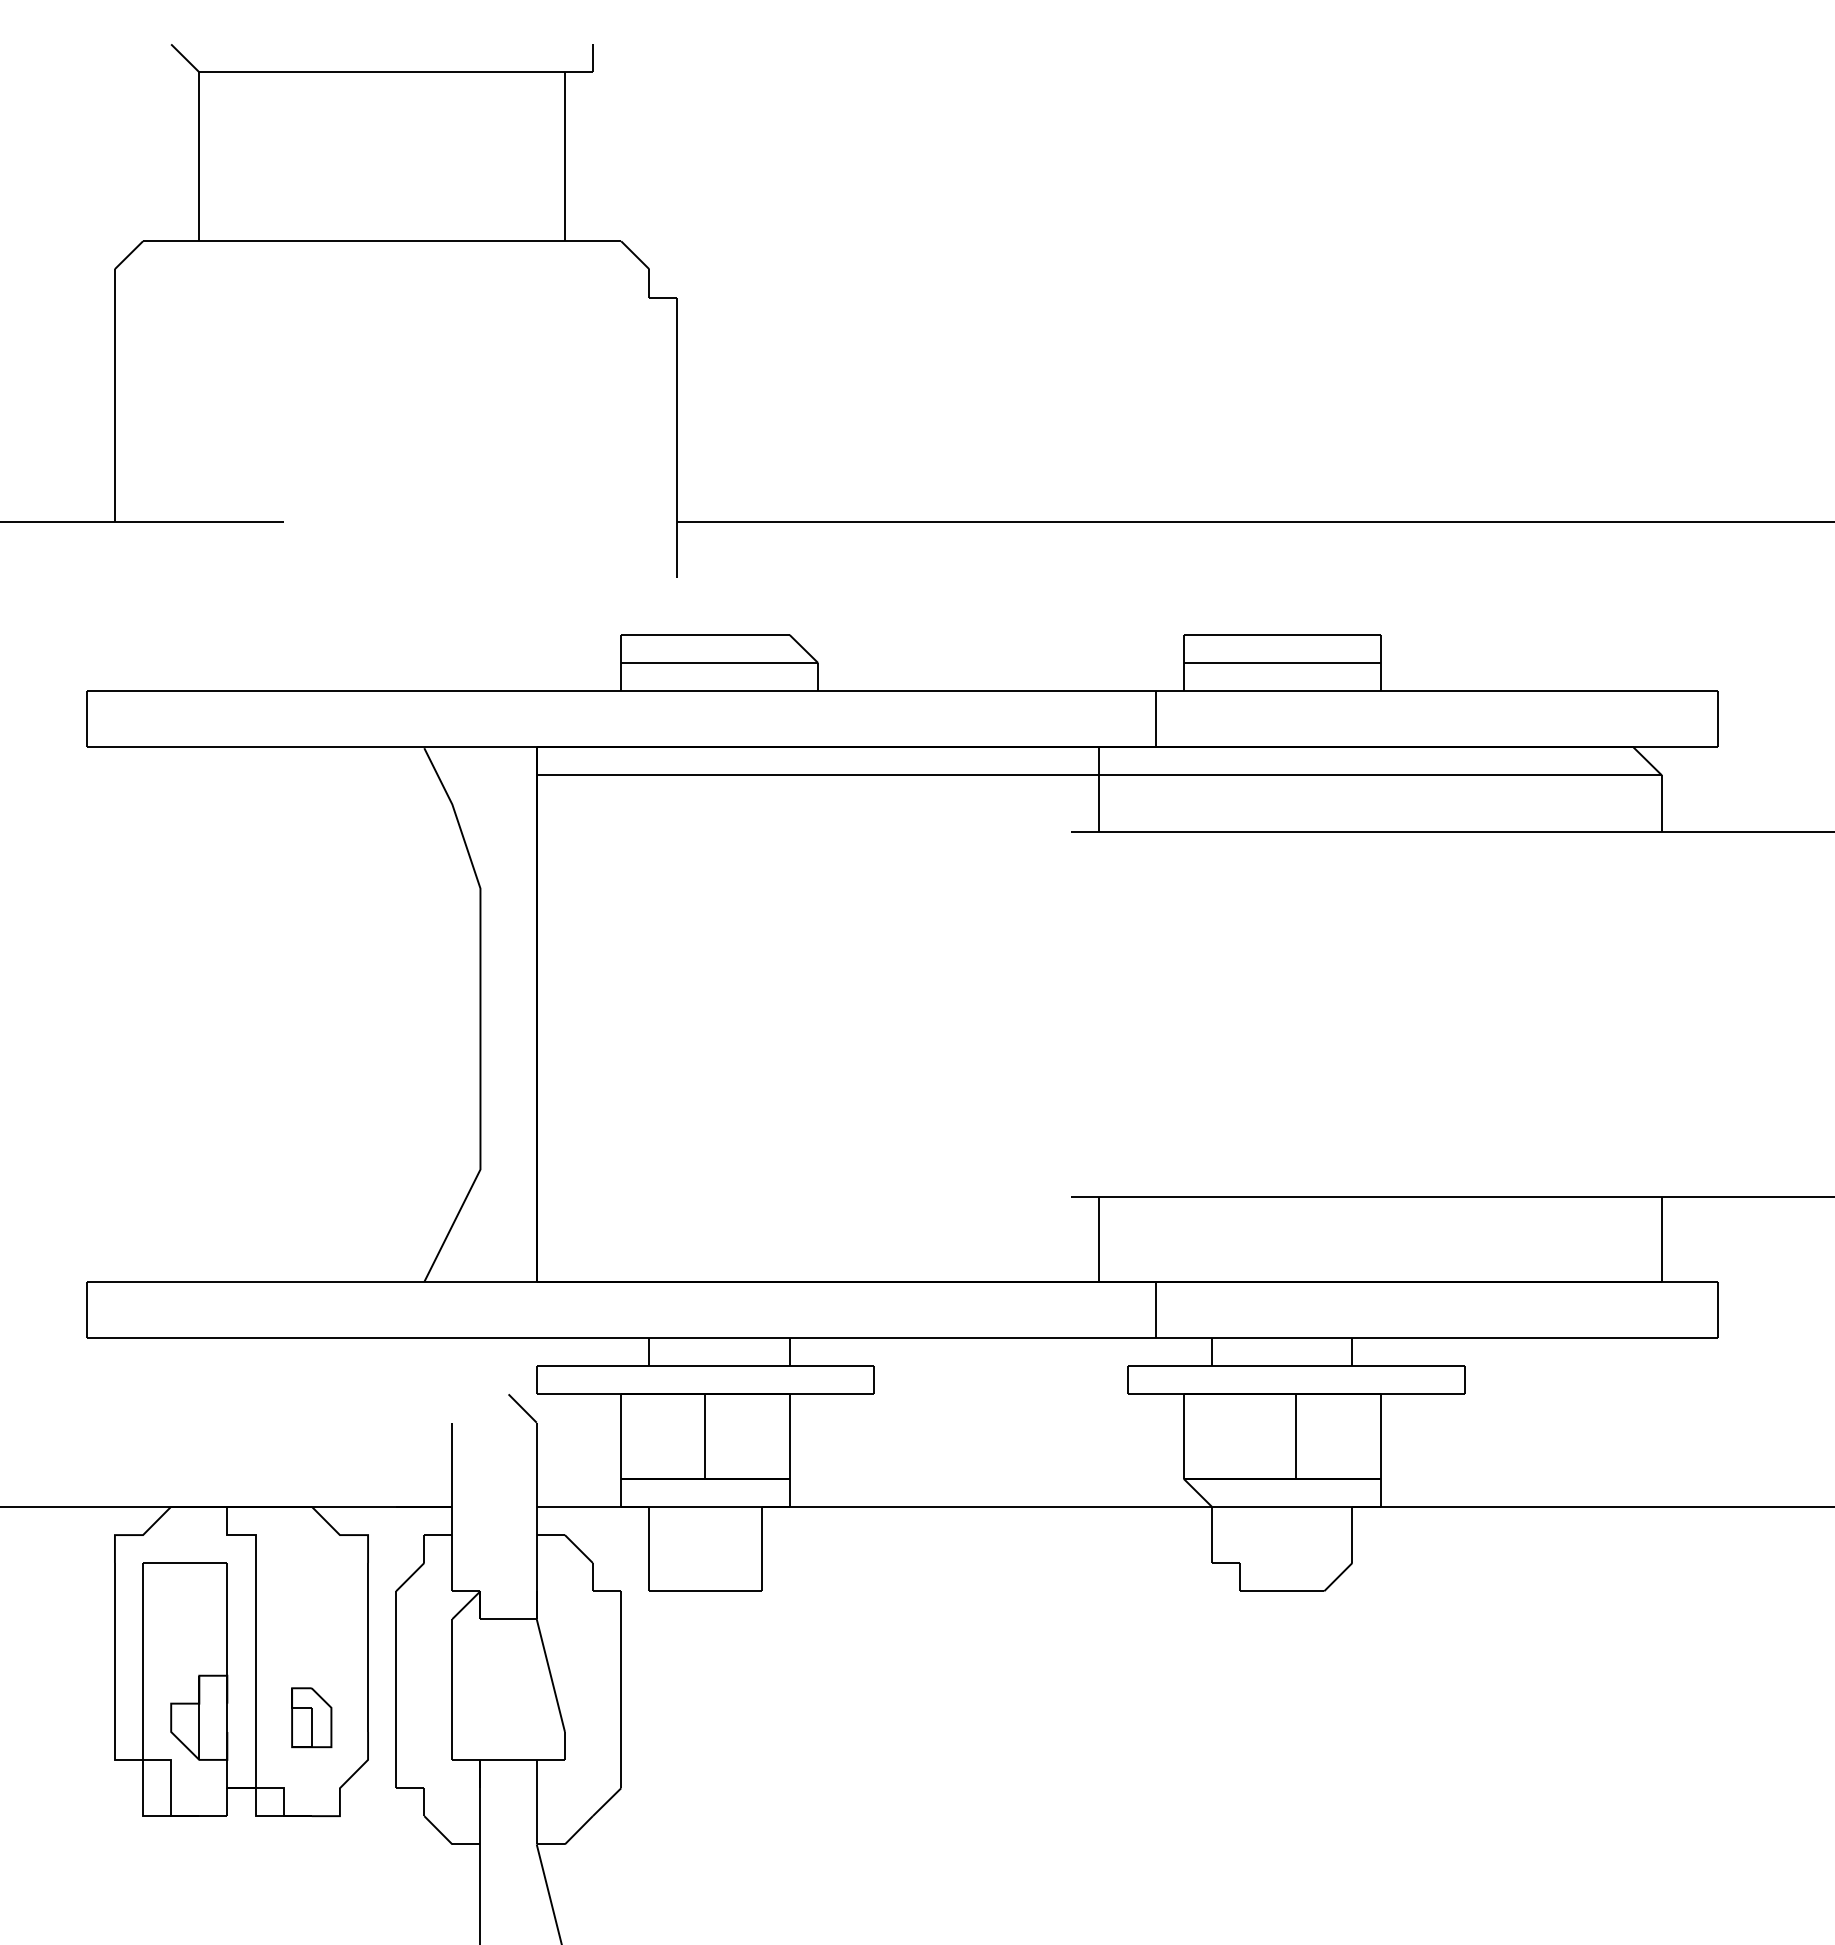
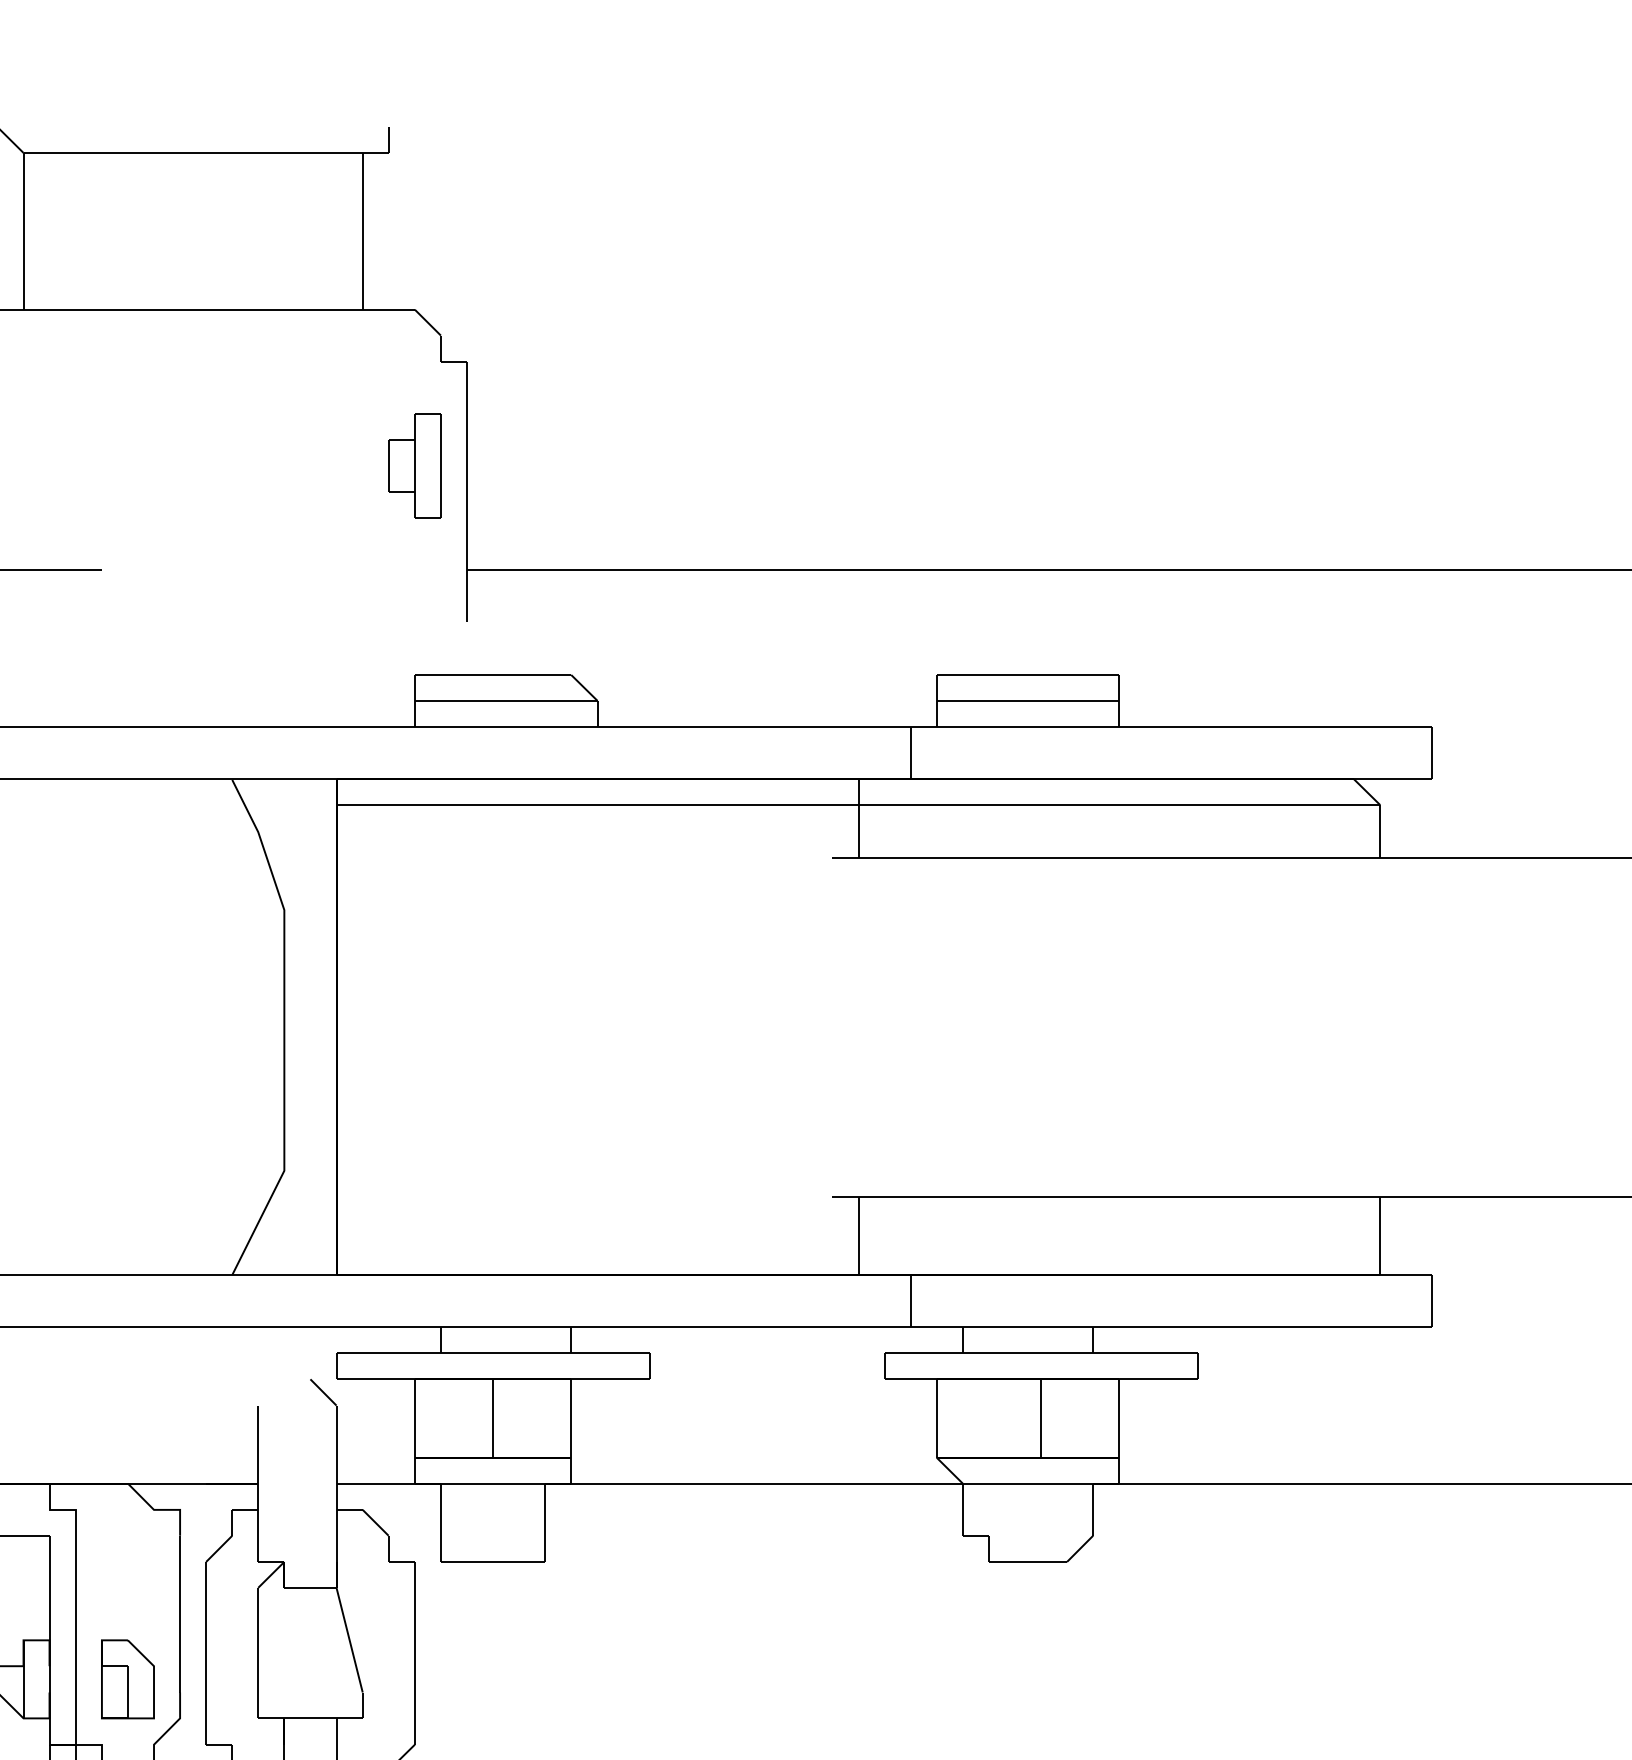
part: (620, 409) -> (414, 465), added
part: (311, 1717) -> (127, 1679), size x1.43

